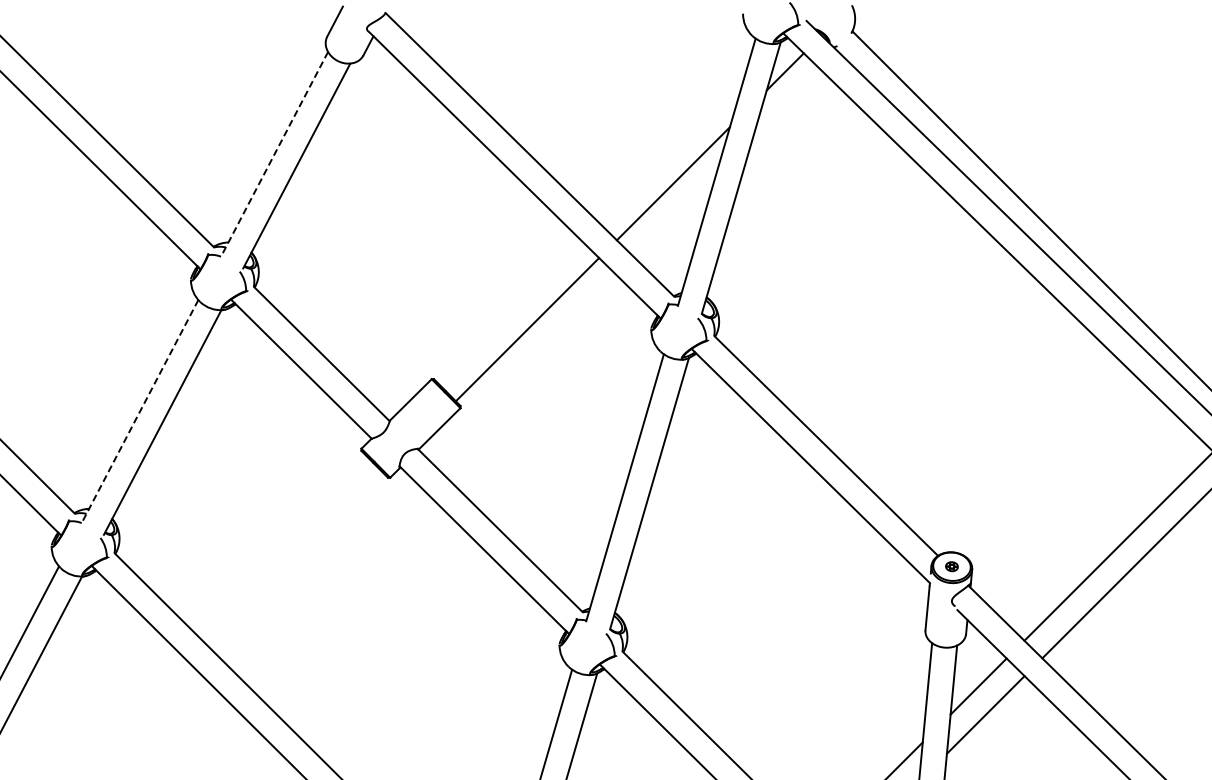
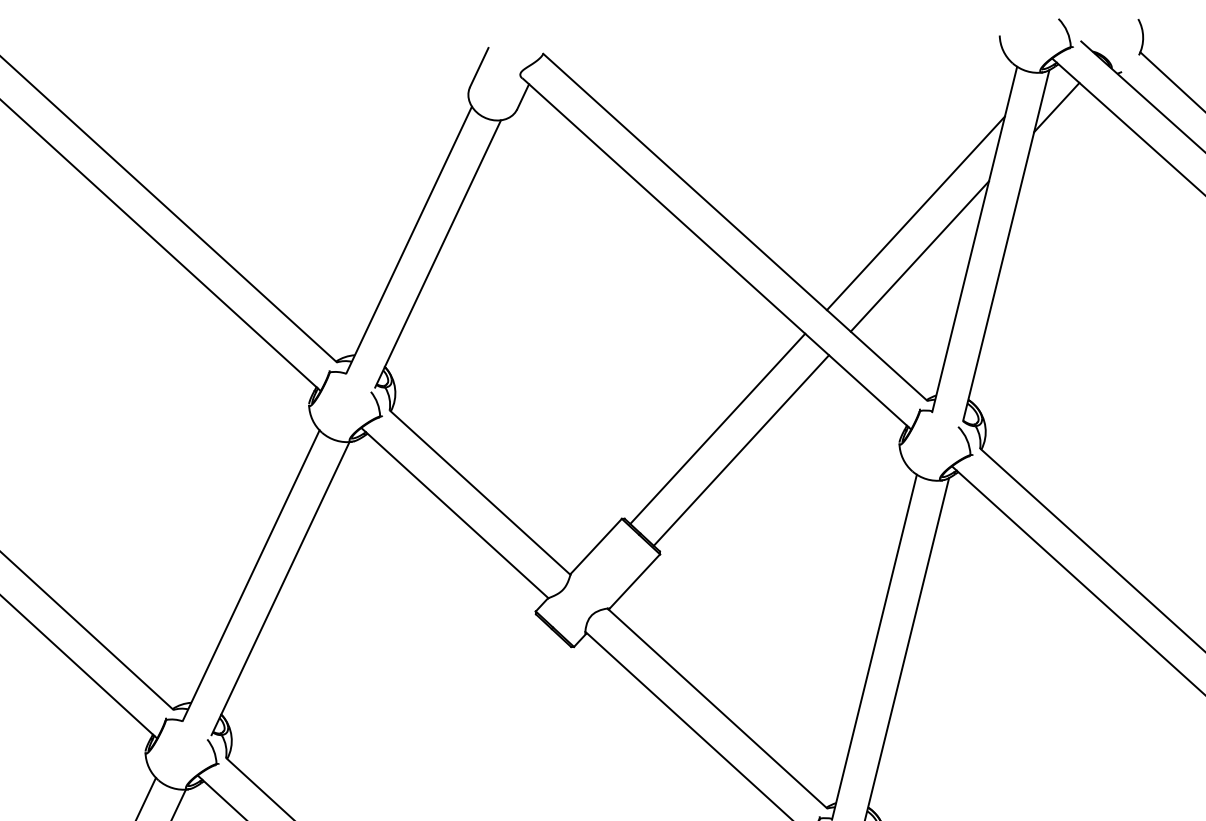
line: (671, 149) -> (915, 212), added
line: (274, 154) -> (409, 240), dashed -> solid
line: (509, 311) -> (717, 428), added
line: (140, 411) -> (251, 575), dashed -> solid

